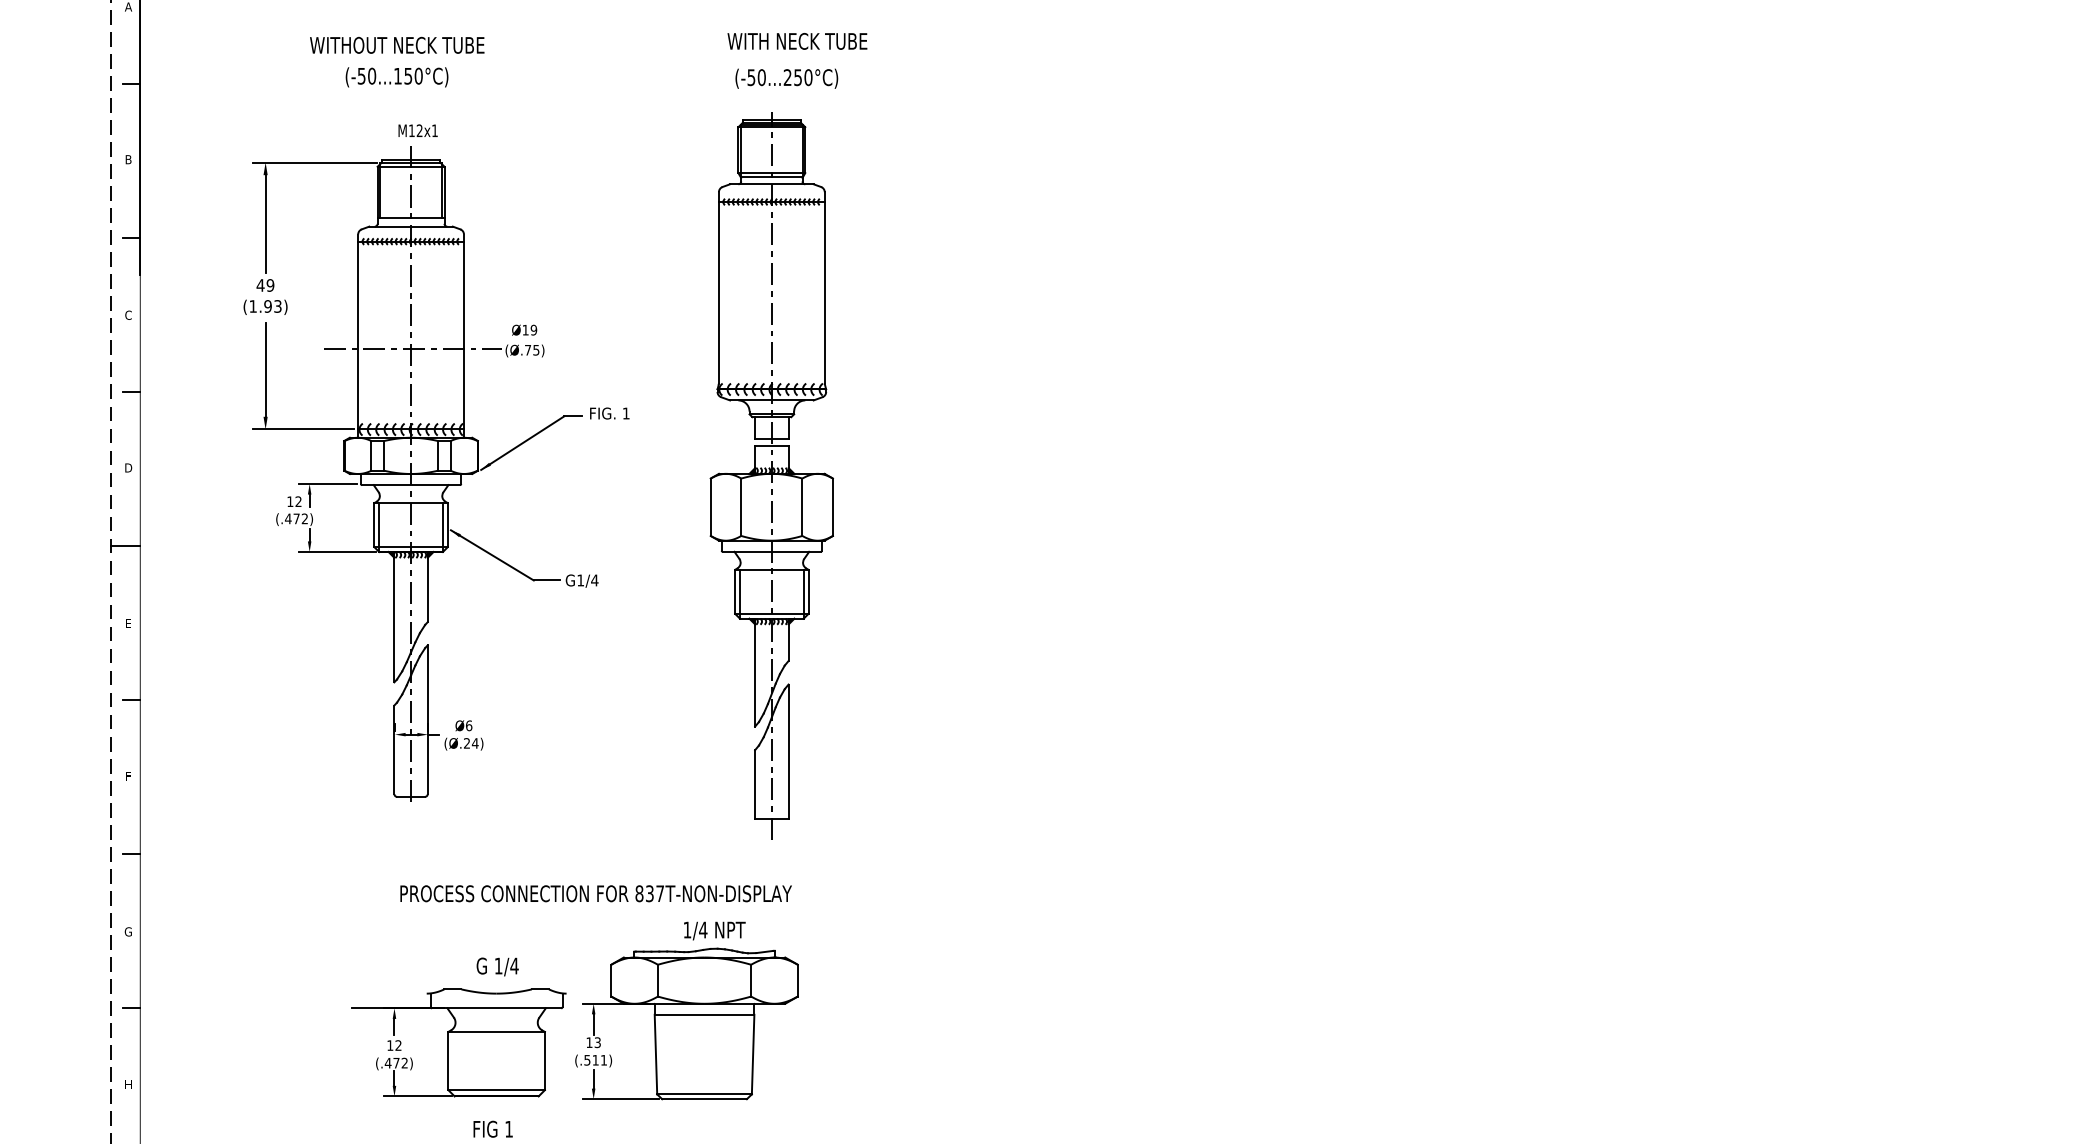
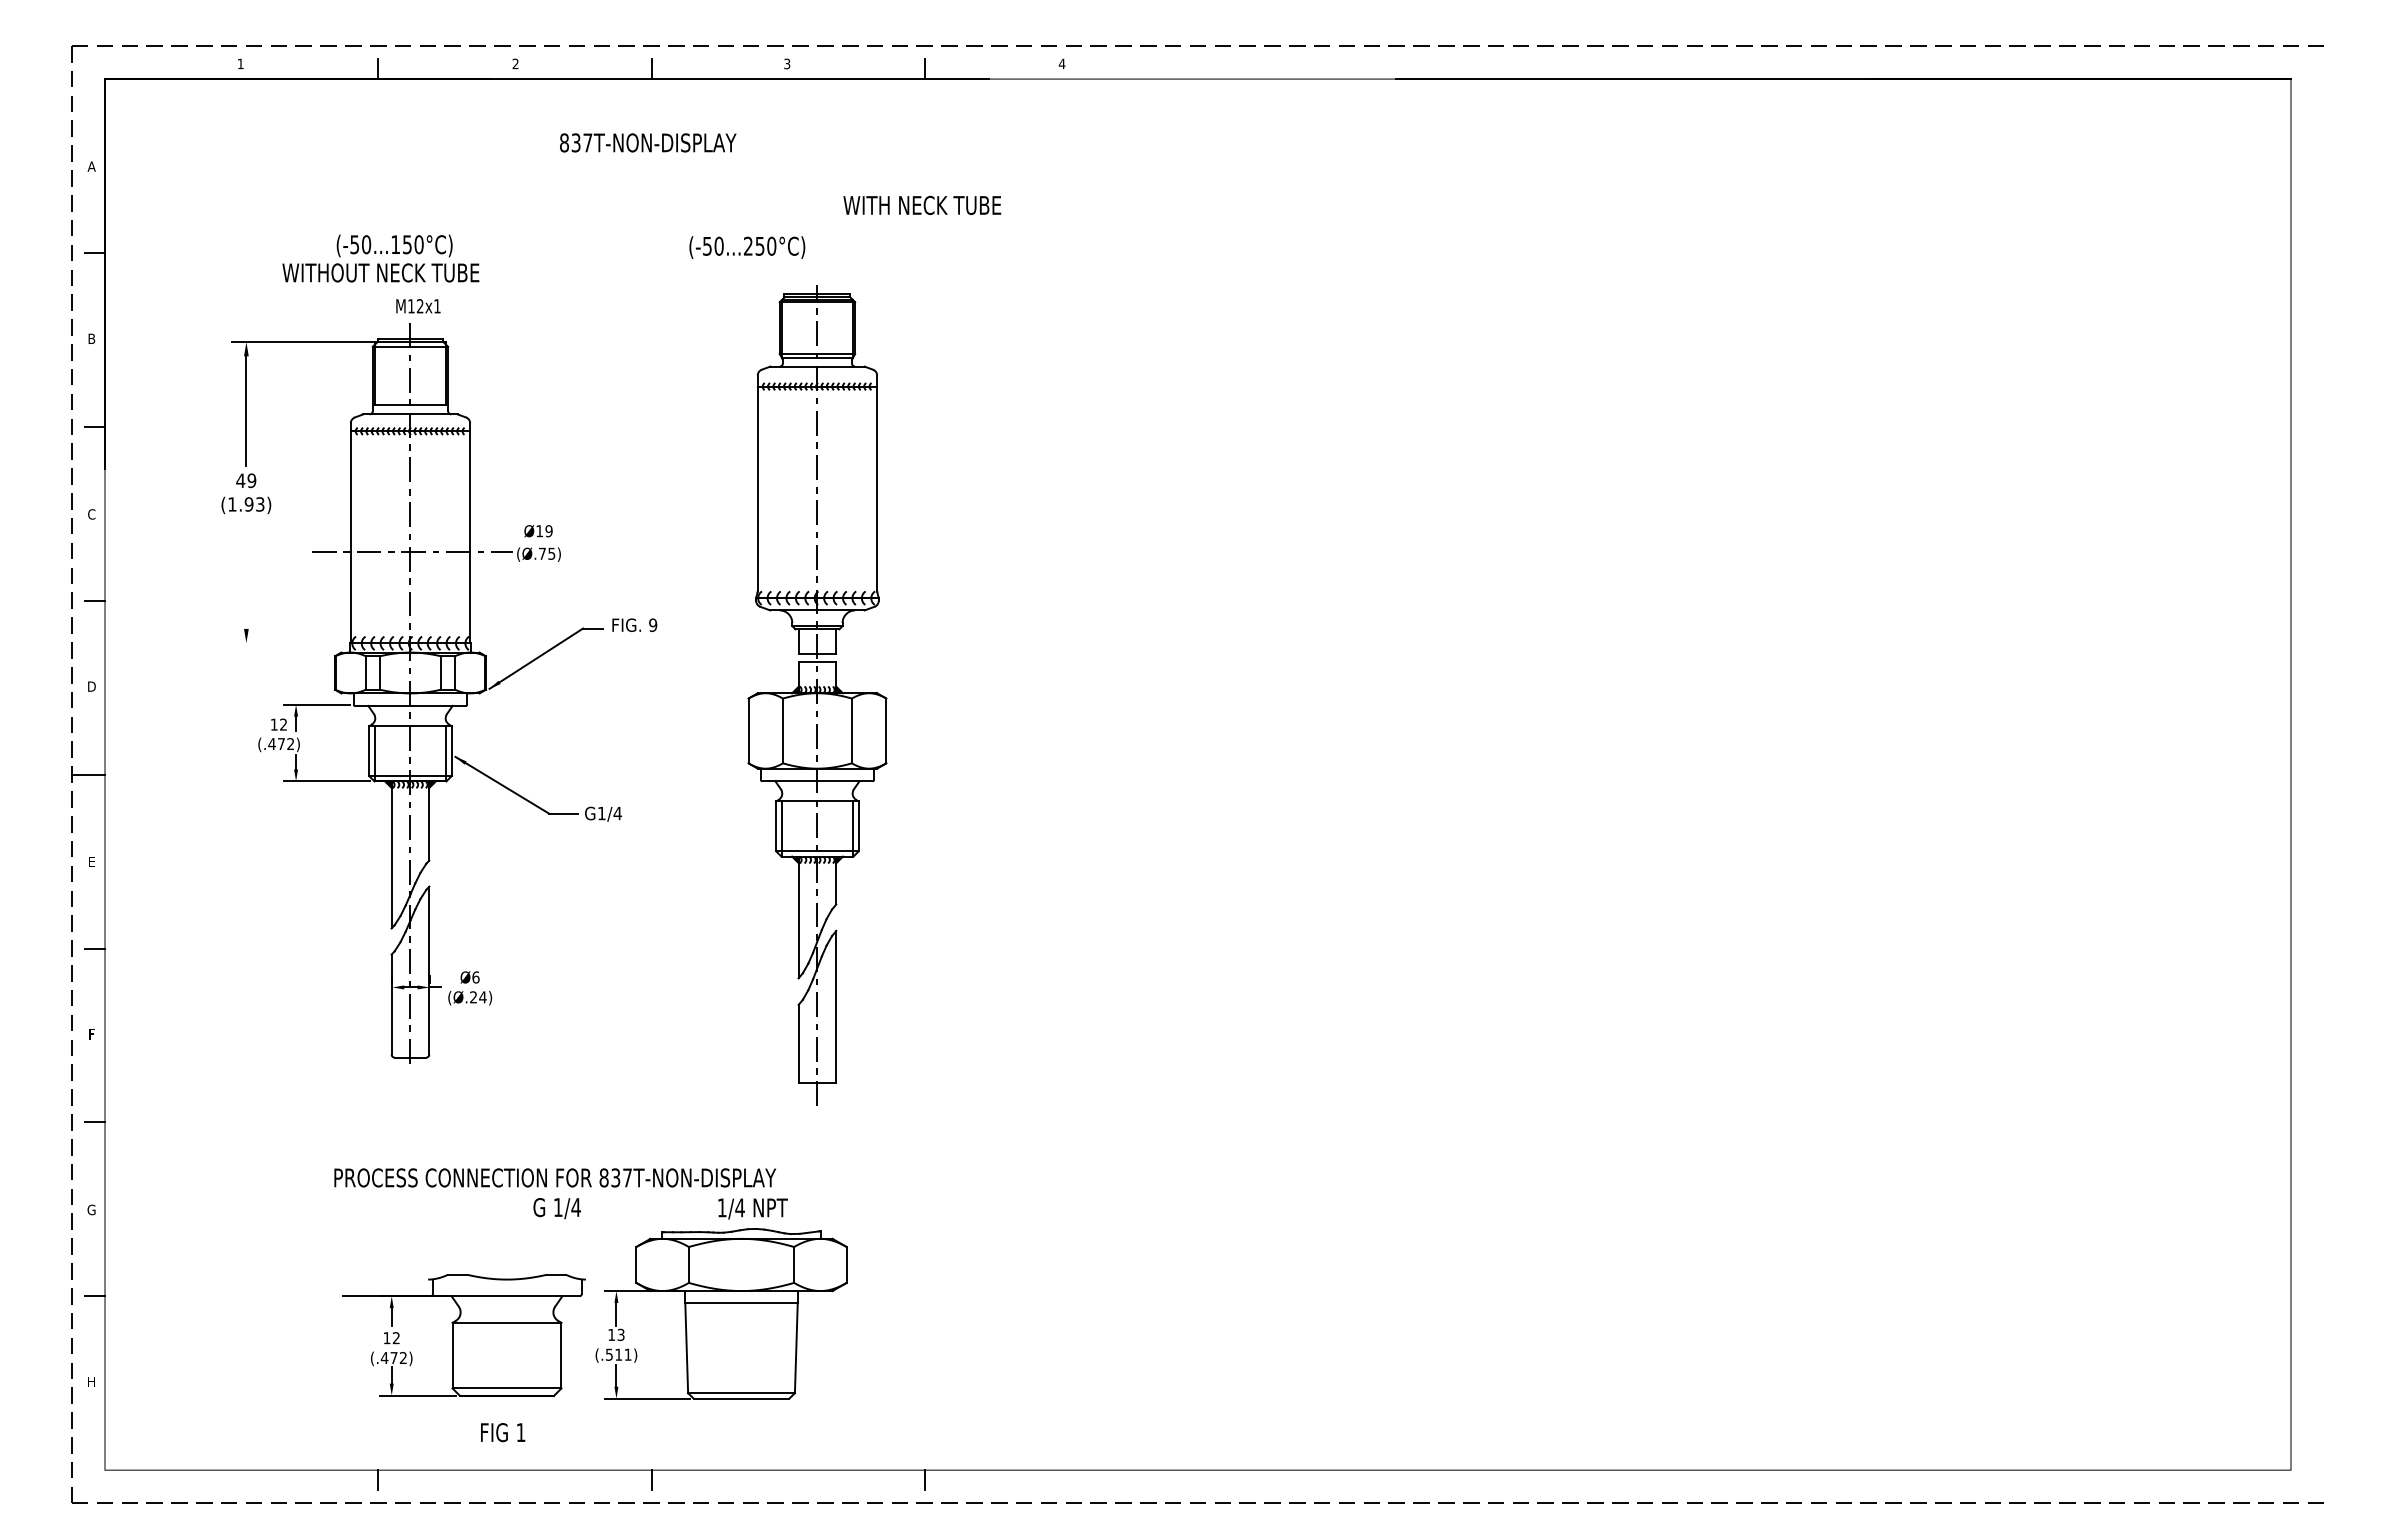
text: (797, 40) -> (922, 204), moved
text: (396, 45) -> (380, 272), moved
text: (786, 78) -> (747, 247), moved
line: (265, 369) -> (246, 575), removed
text: (626, 413) -> (653, 625), 1 -> 9
line: (302, 429) -> (288, 643), removed
text: (595, 893) -> (554, 1177), moved
text: (497, 966) -> (556, 1208), moved

